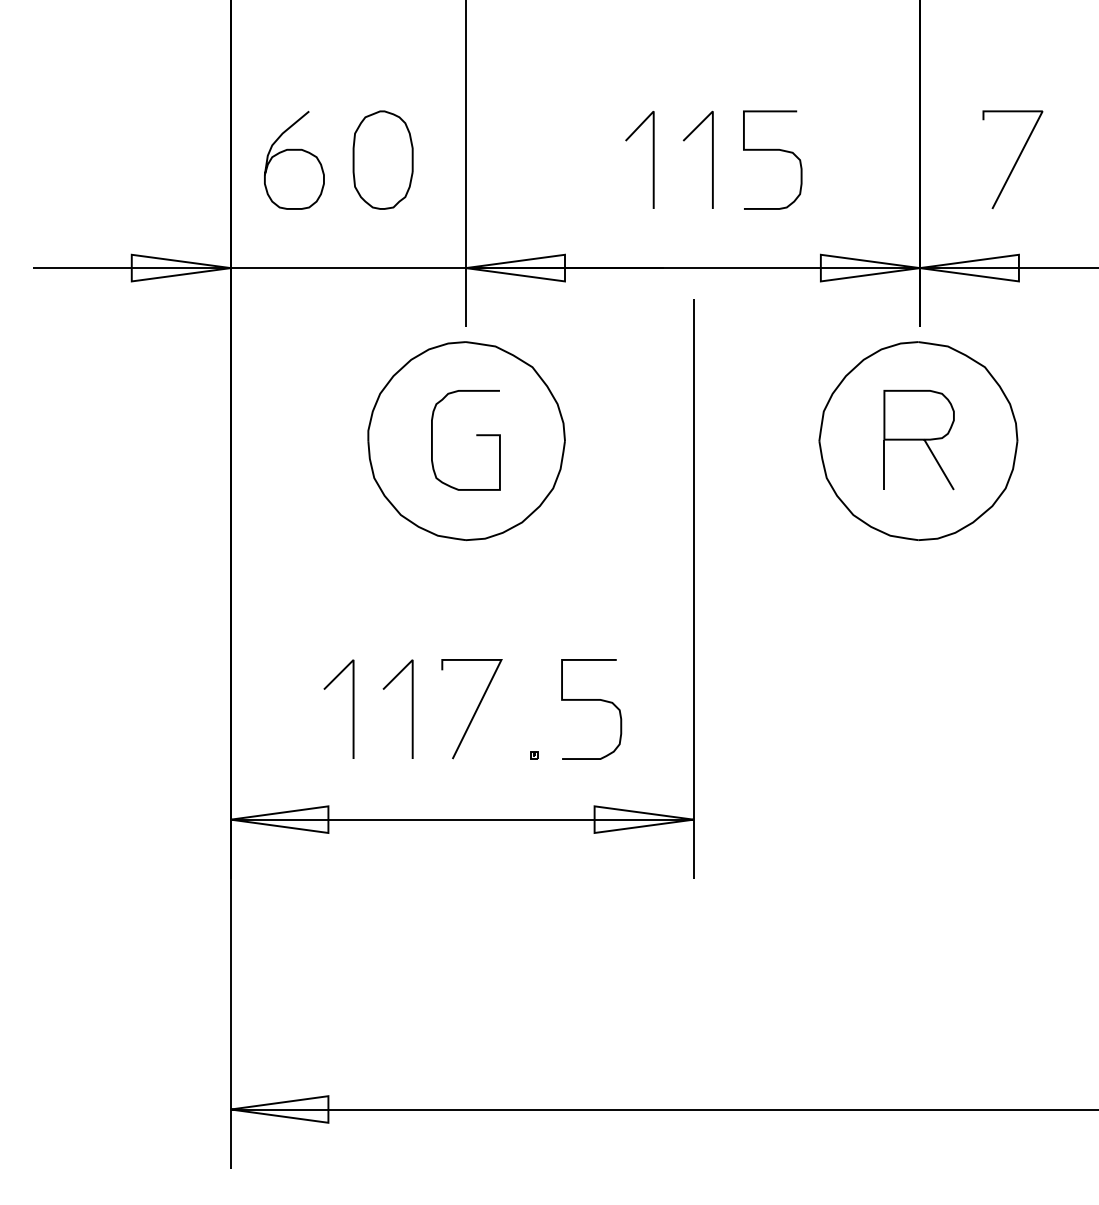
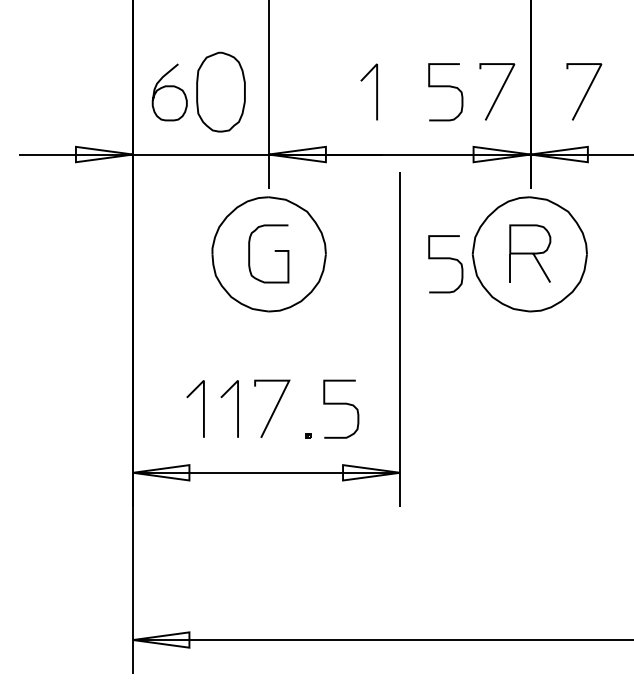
curve: (711, 158) -> (410, 91), removed
part: (382, 160) -> (220, 92), size x1.4
curve: (864, 160) -> (498, 92), added
curve: (772, 449) -> (445, 259), added

